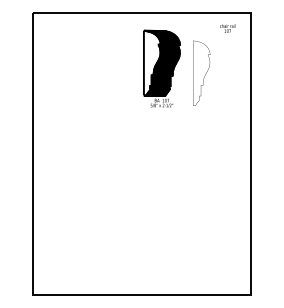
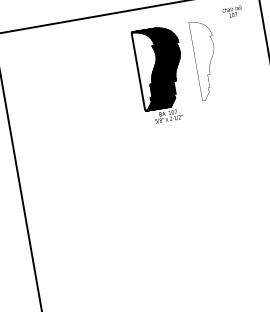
part: (201, 72) -> (205, 59), moved

